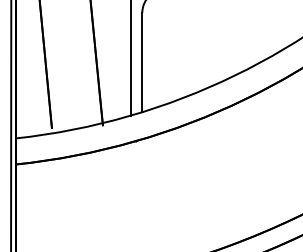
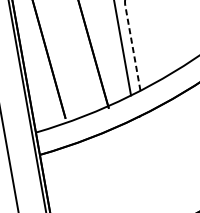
line: (142, 62) -> (133, 48), solid -> dashed

